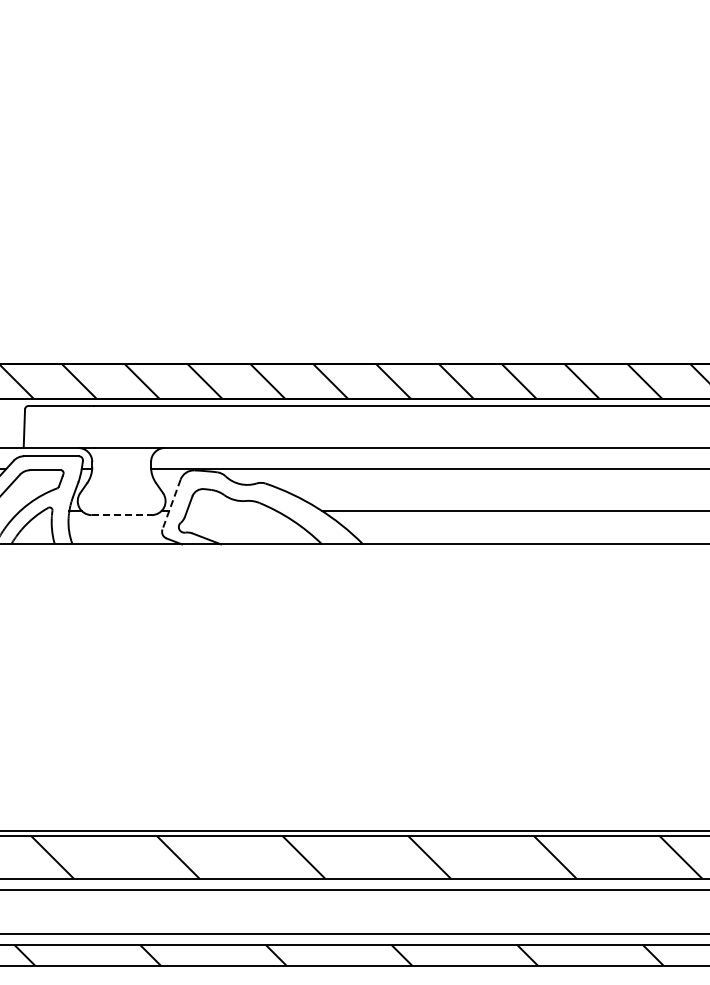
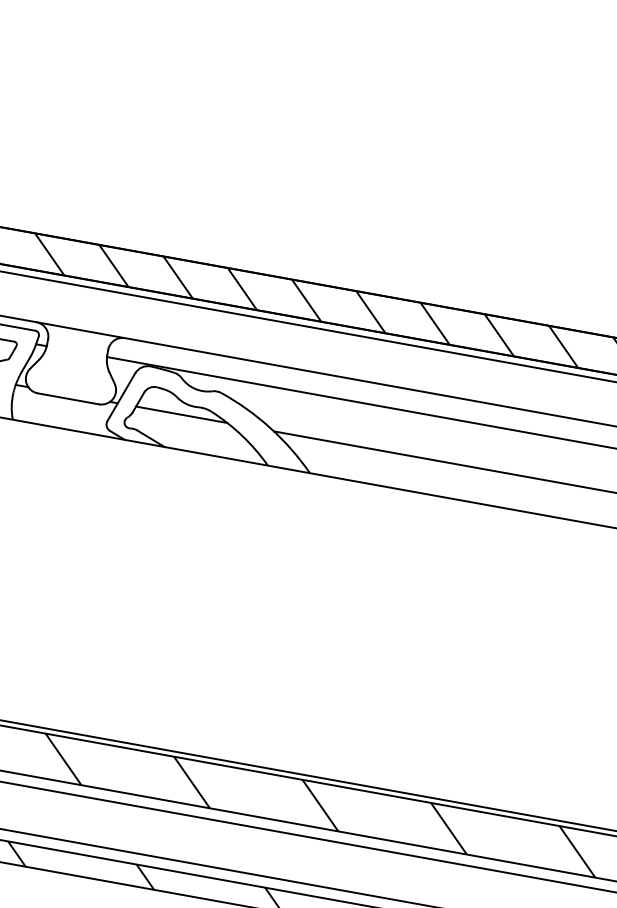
line: (171, 504) -> (121, 397), dashed -> solid
line: (231, 510) -> (181, 414), added
line: (121, 515) -> (68, 399), dashed -> solid

